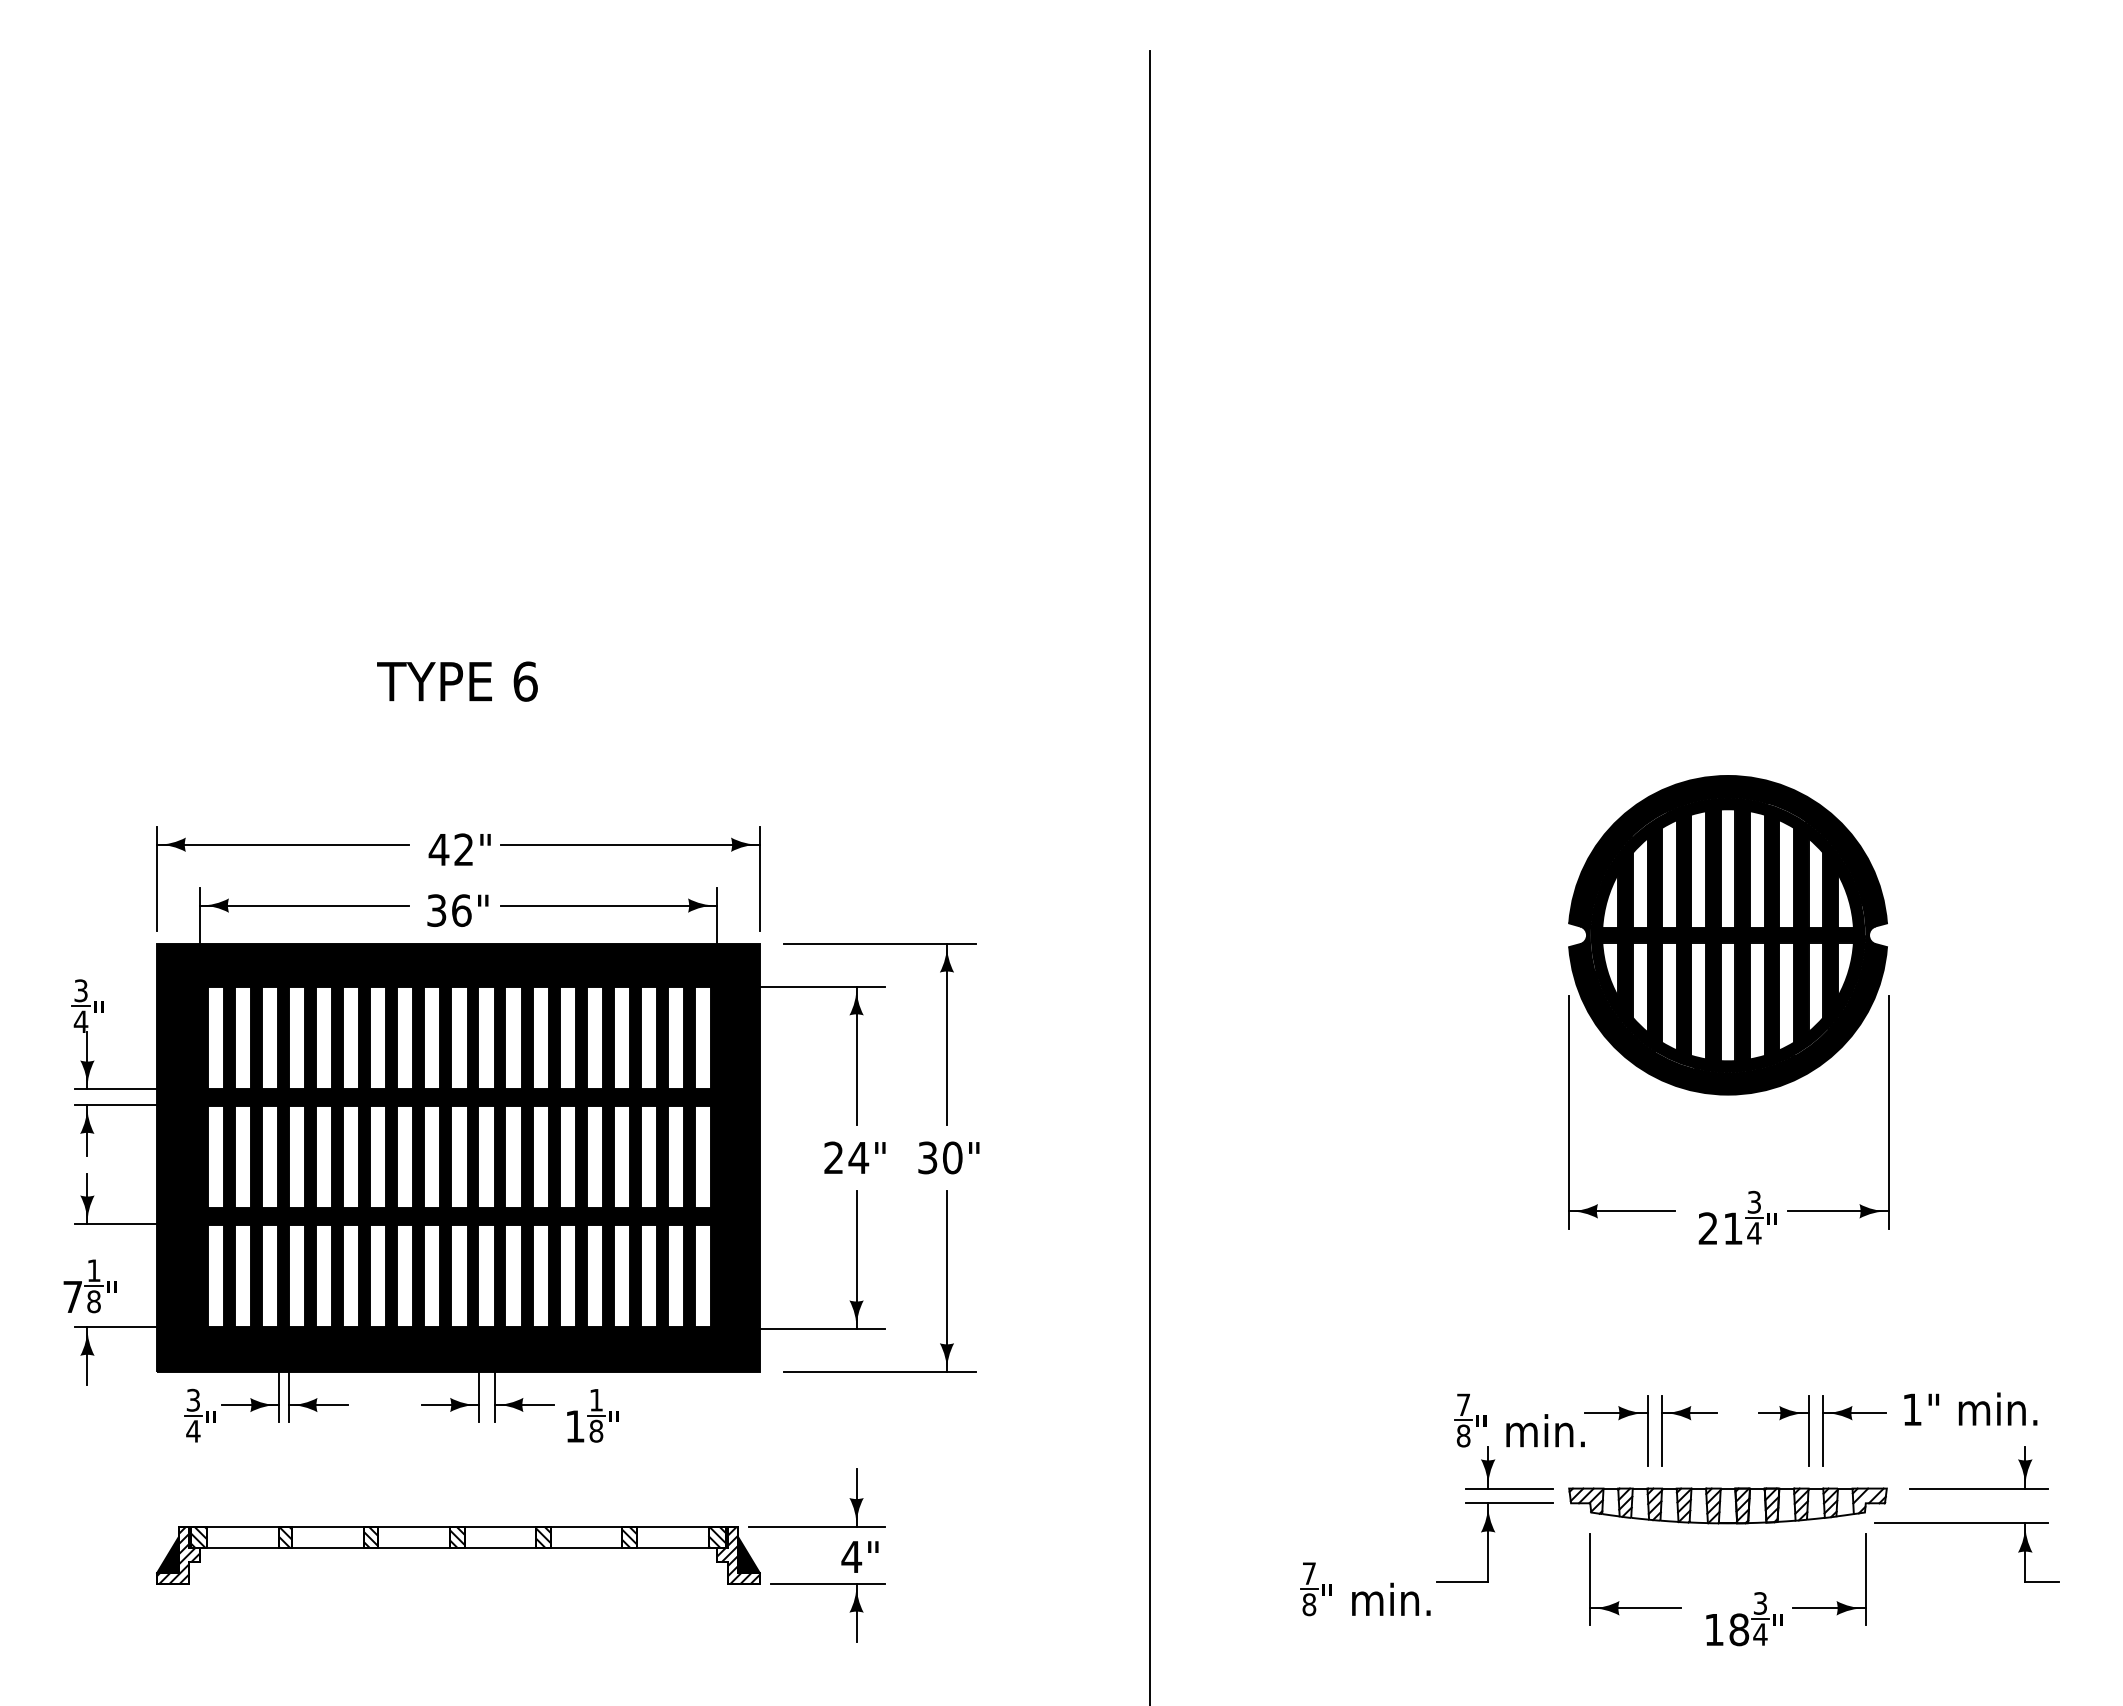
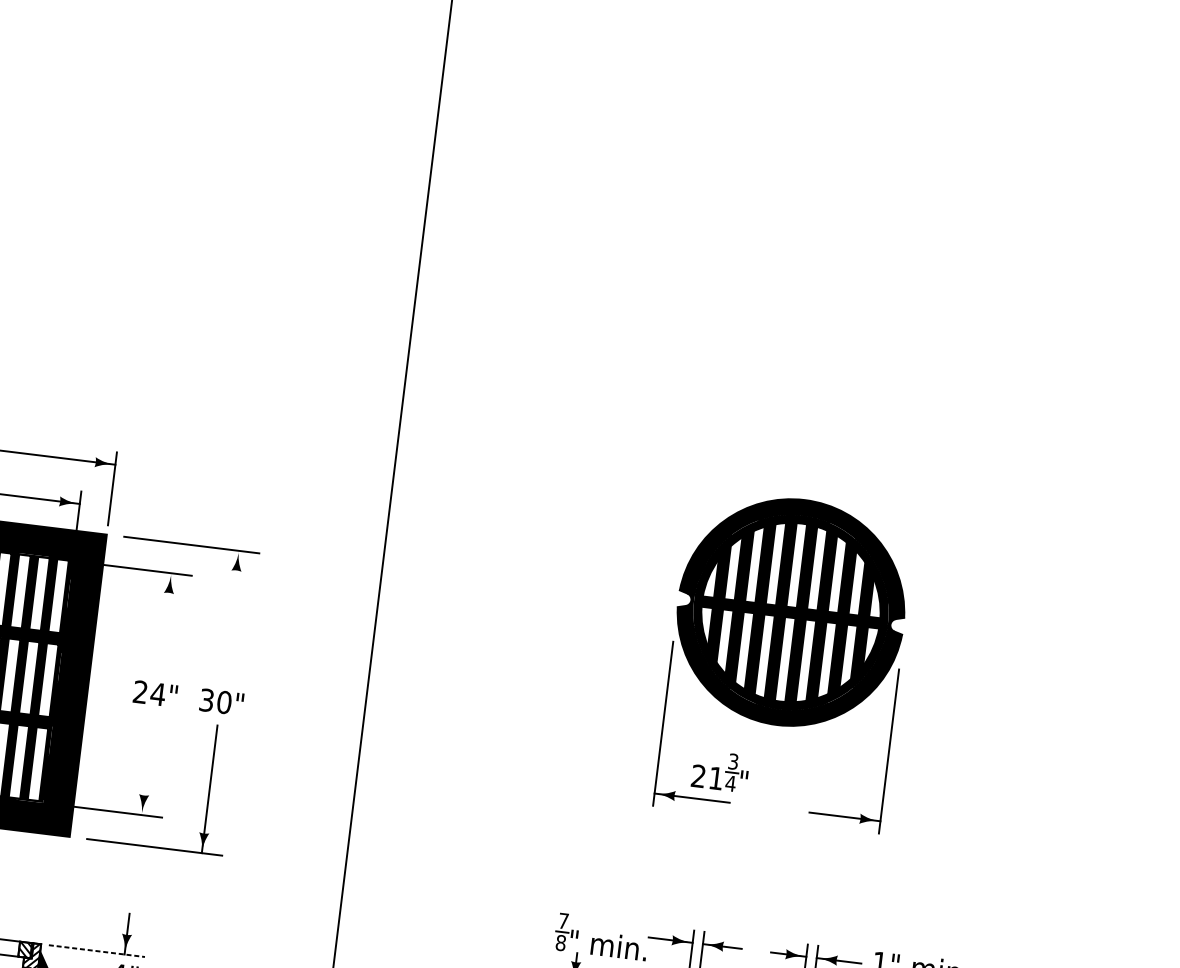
line: (946, 1034) -> (230, 614), removed
line: (856, 1055) -> (165, 621), removed
part: (1737, 1217) -> (720, 770), moved
line: (856, 1260) -> (147, 766), removed
line: (817, 1526) -> (97, 950), solid -> dashed

